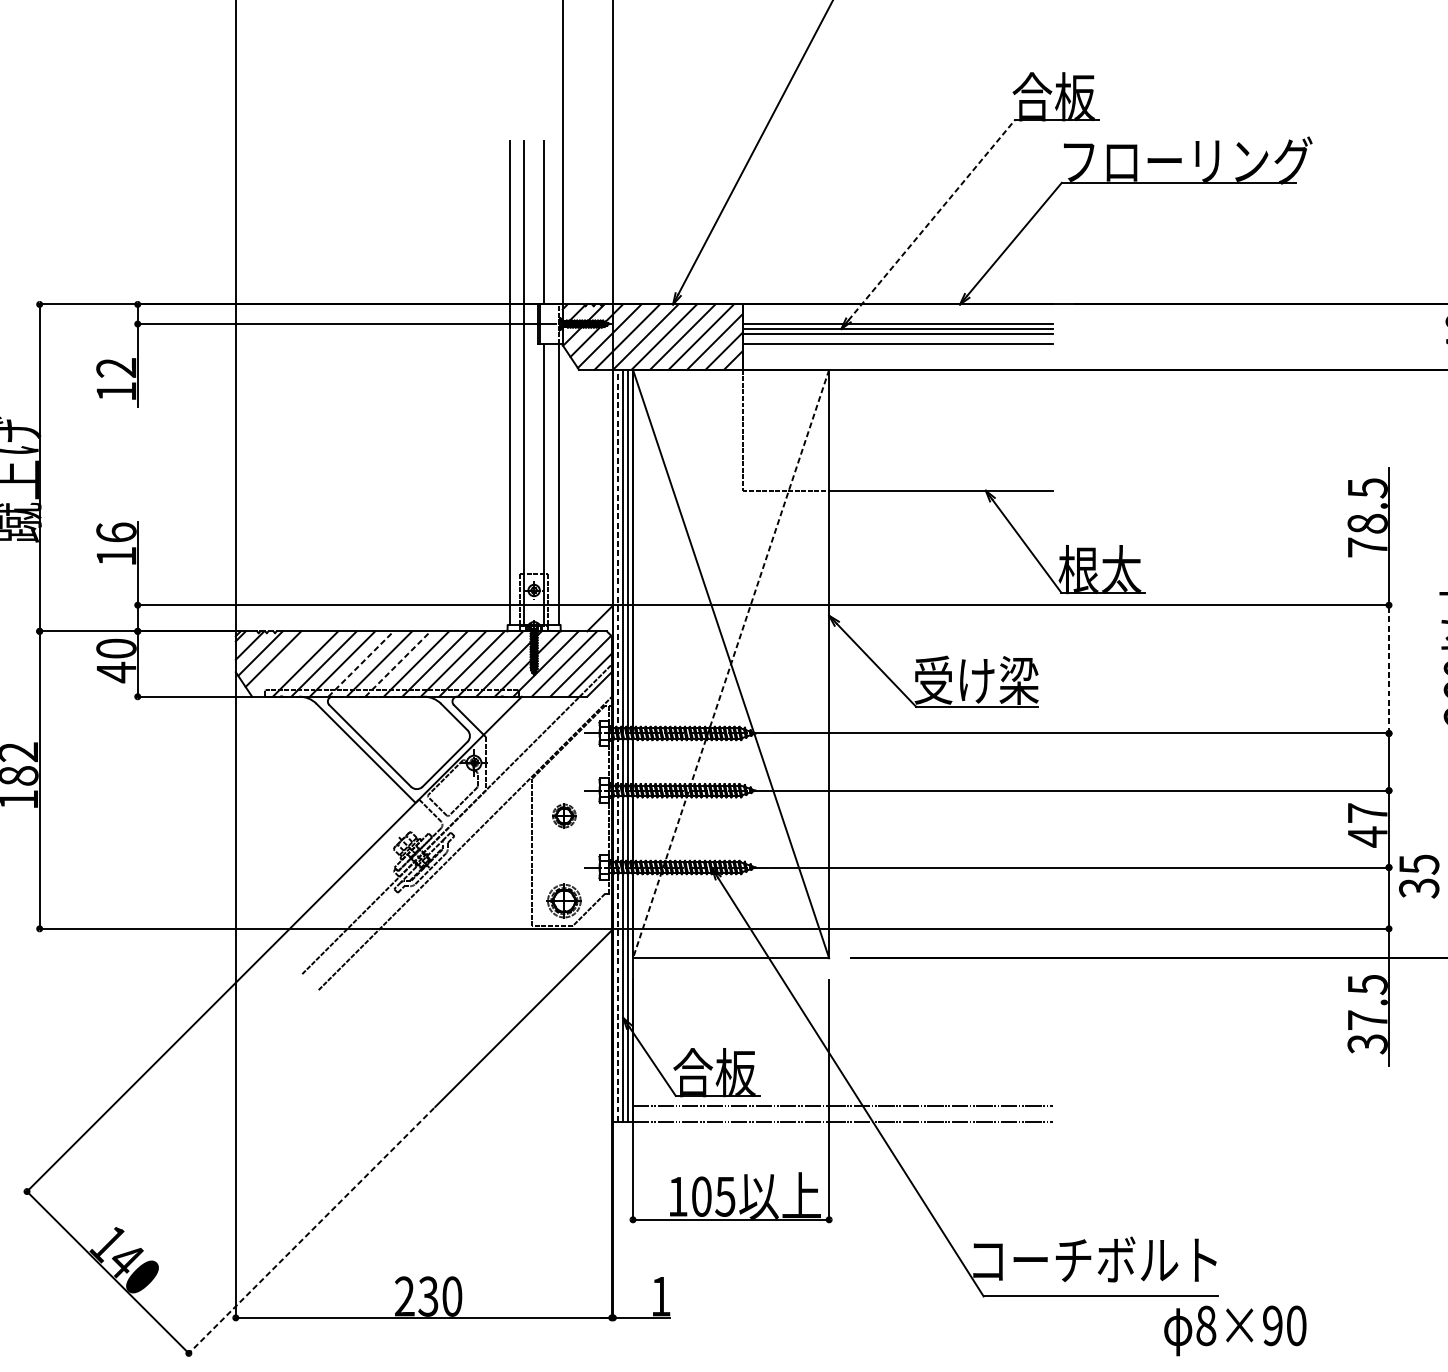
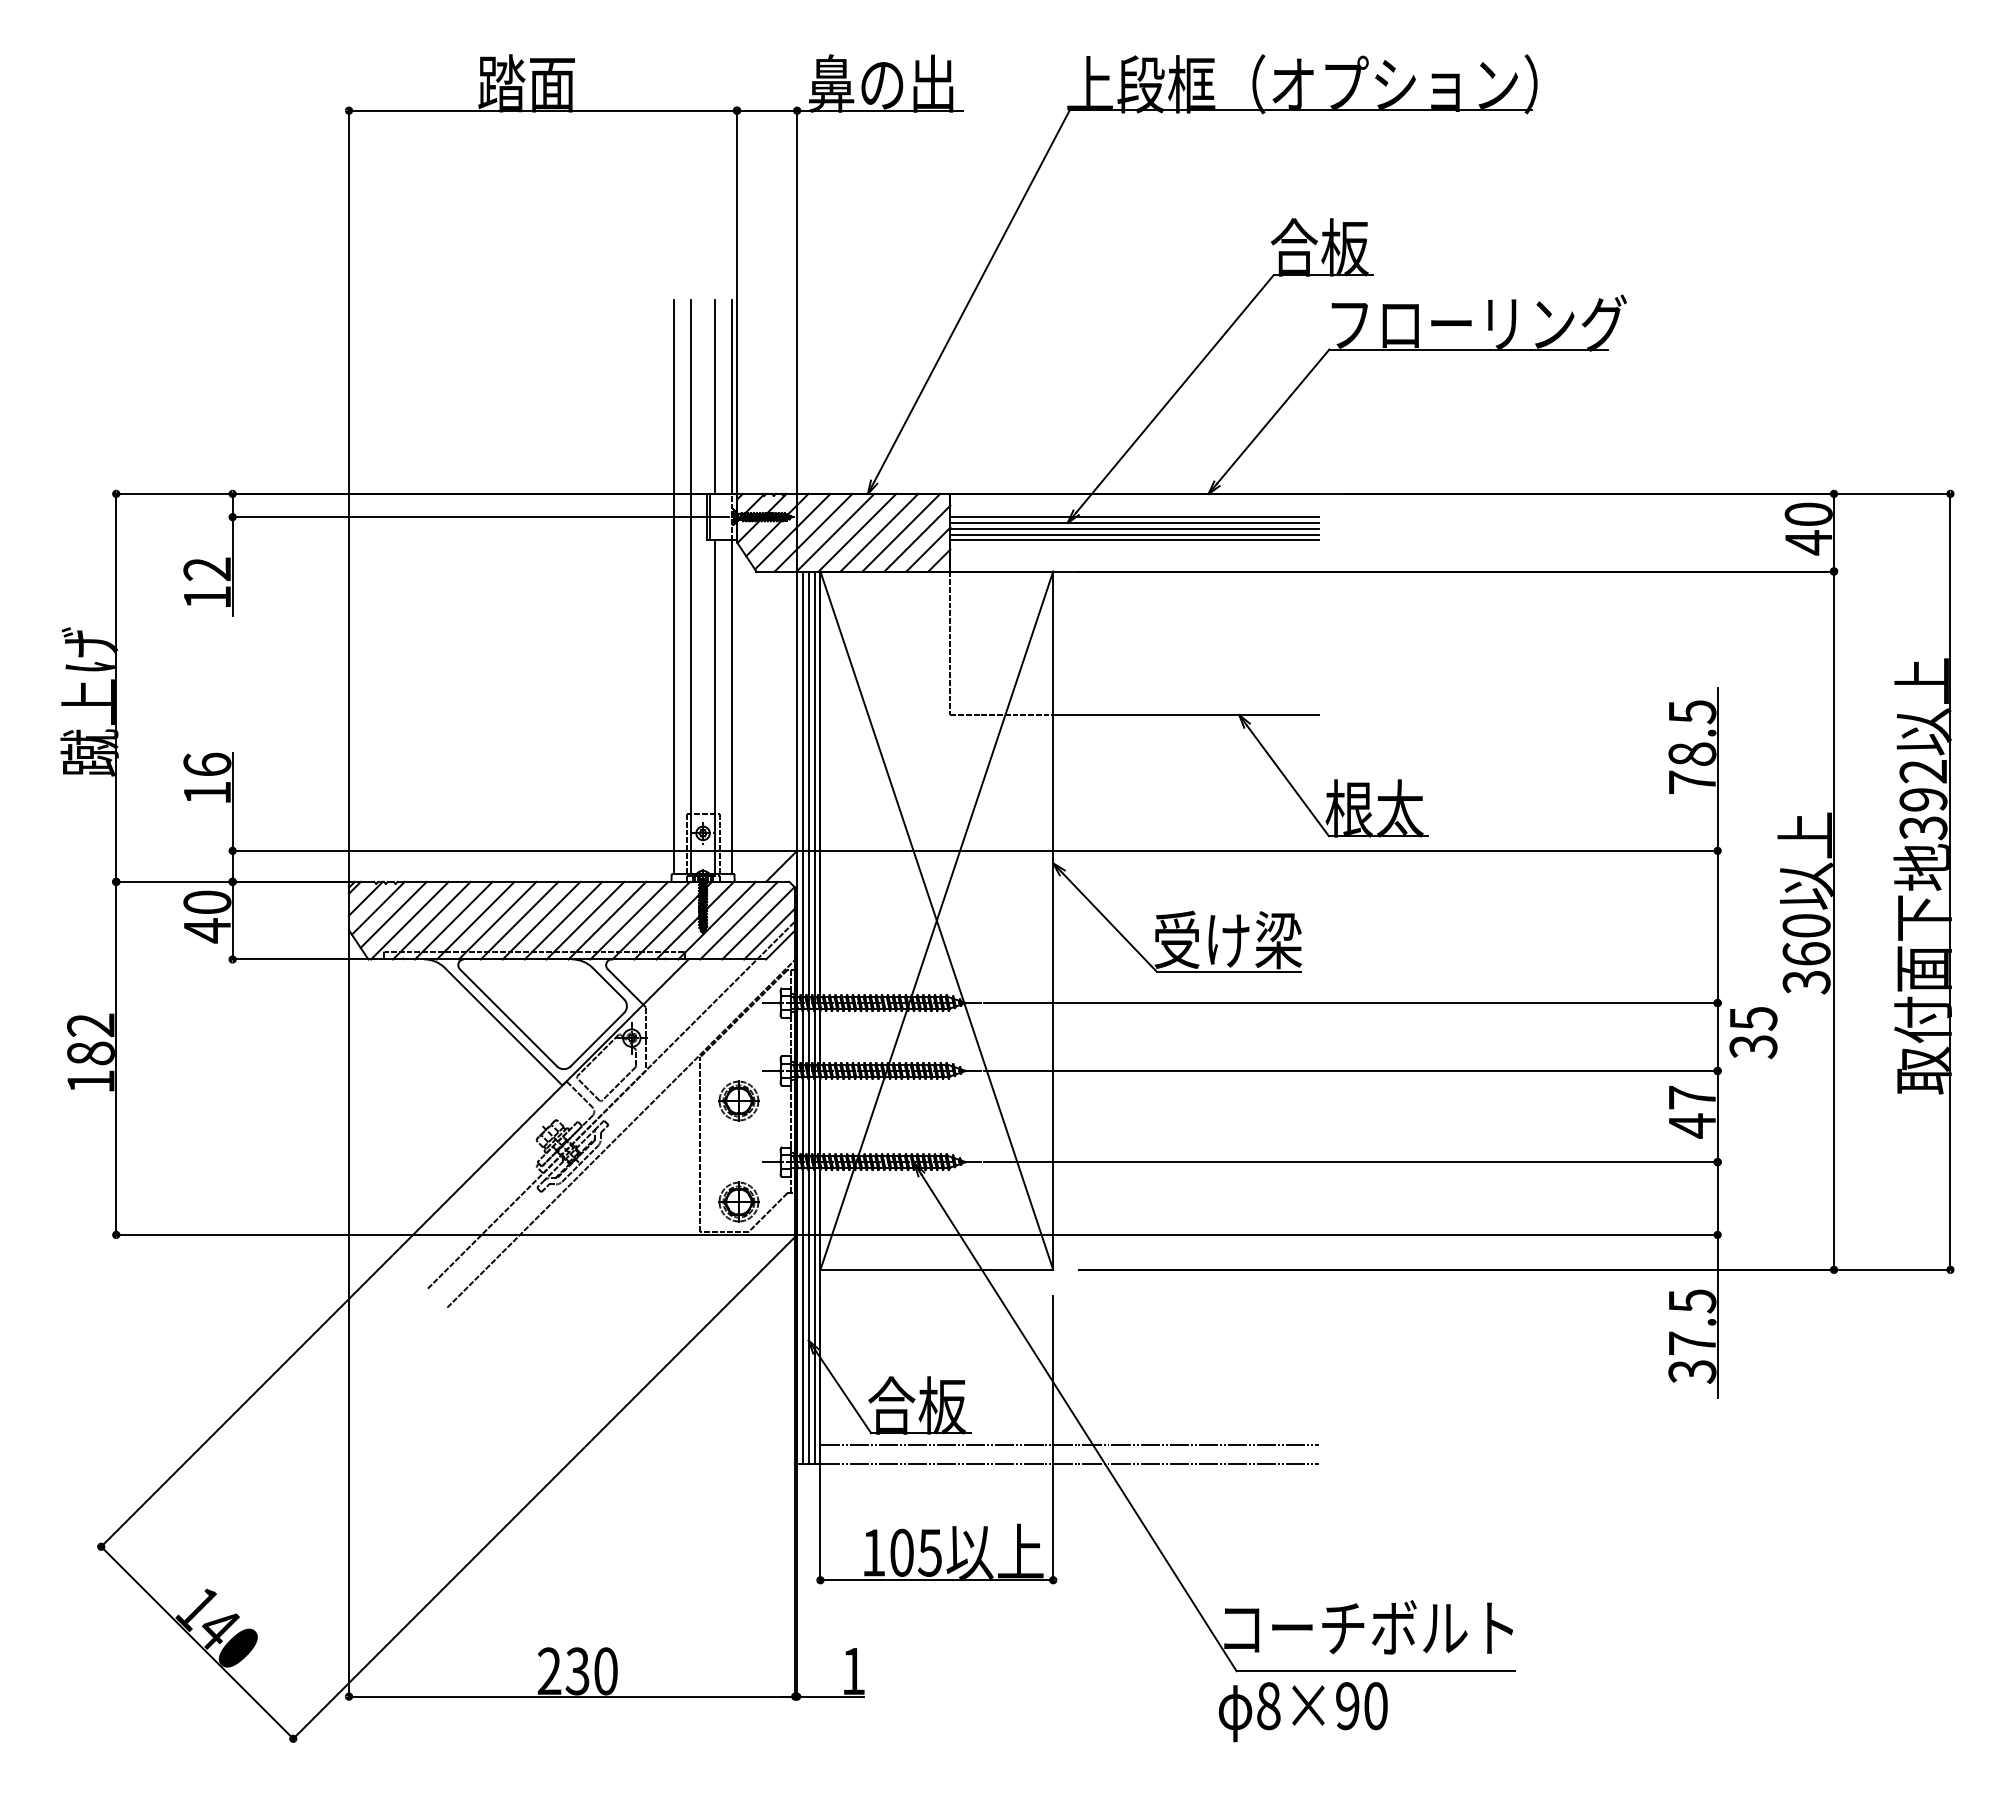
line: (931, 219) -> (1174, 393), dashed -> solid
line: (558, 222) -> (732, 396), added
line: (897, 338) -> (1134, 534), added
line: (286, 663) -> (409, 920), added
line: (360, 663) -> (497, 920), dashed -> solid
line: (397, 663) -> (541, 920), dashed -> solid
line: (730, 664) -> (936, 921), dashed -> solid
line: (1388, 668) -> (1717, 926), dashed -> solid
line: (617, 745) -> (802, 1017), dashed -> solid
part: (563, 815) -> (738, 1100), size x1.43
text: (1419, 877) -> (1753, 1033), moved
line: (311, 1230) -> (438, 1593), dashed -> solid
text: (1234, 1331) -> (1302, 1712), moved

